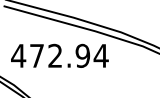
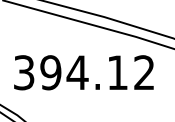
text: (59, 55) -> (83, 72), 472.94 -> 394.12

